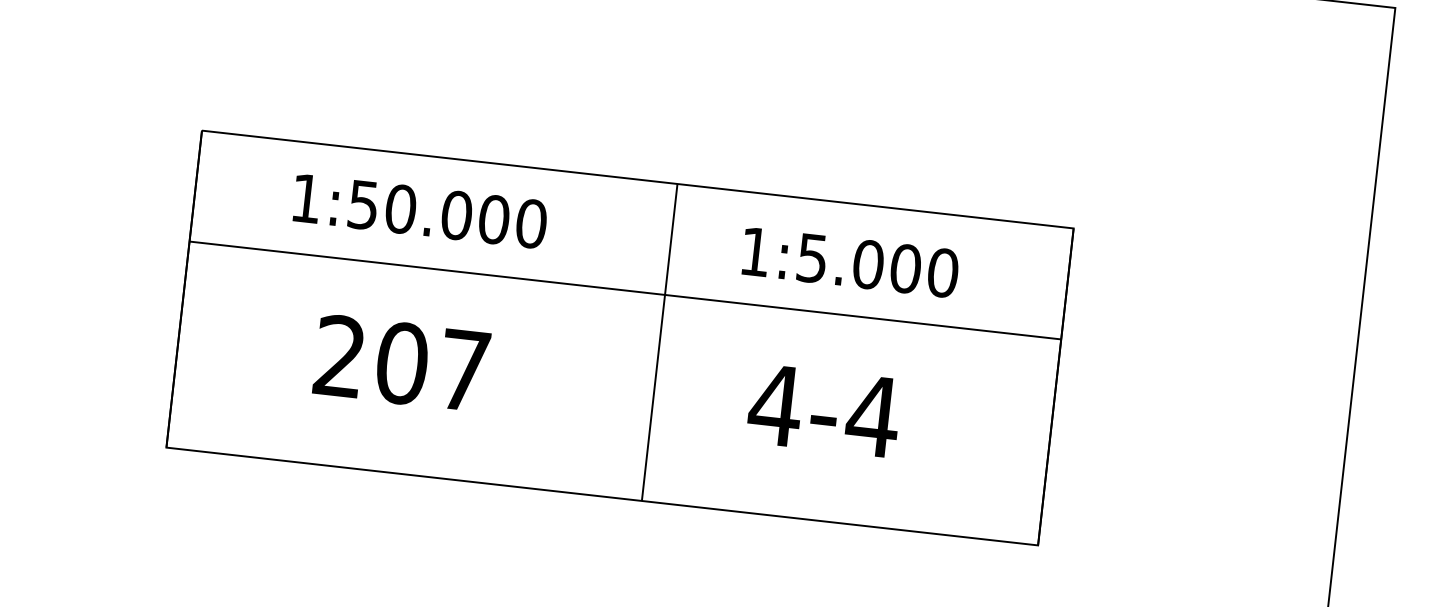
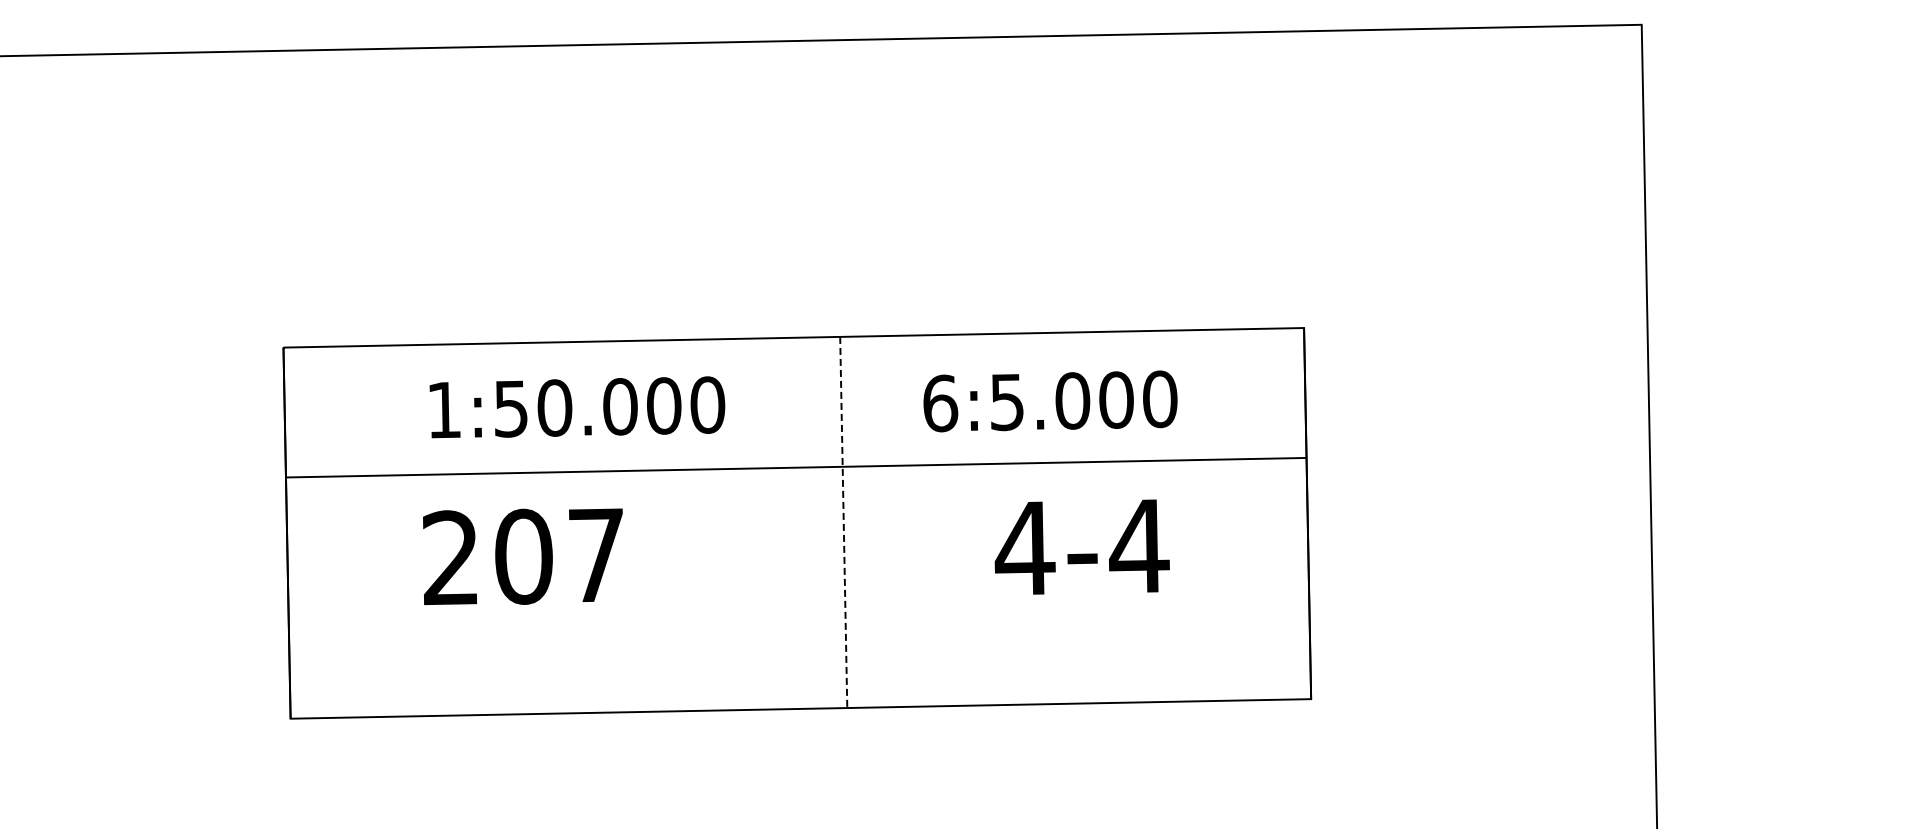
text: (420, 211) -> (577, 407), moved
text: (755, 251) -> (940, 403), 1:5.000 -> 6:5.000
line: (659, 342) -> (843, 522), solid -> dashed
text: (401, 363) -> (522, 556), moved
text: (823, 410) -> (1081, 546), moved

